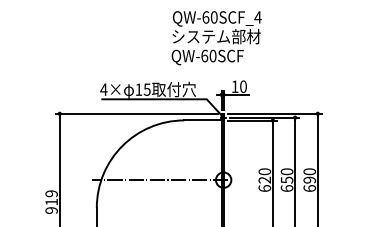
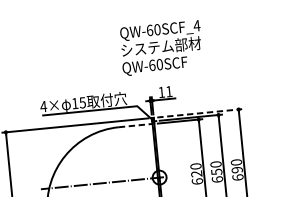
text: (216, 38) -> (161, 48), moved
text: (243, 86) -> (169, 91), 10 -> 11
line: (275, 113) -> (200, 112), solid -> dashed
line: (203, 120) -> (136, 125), solid -> dashed

